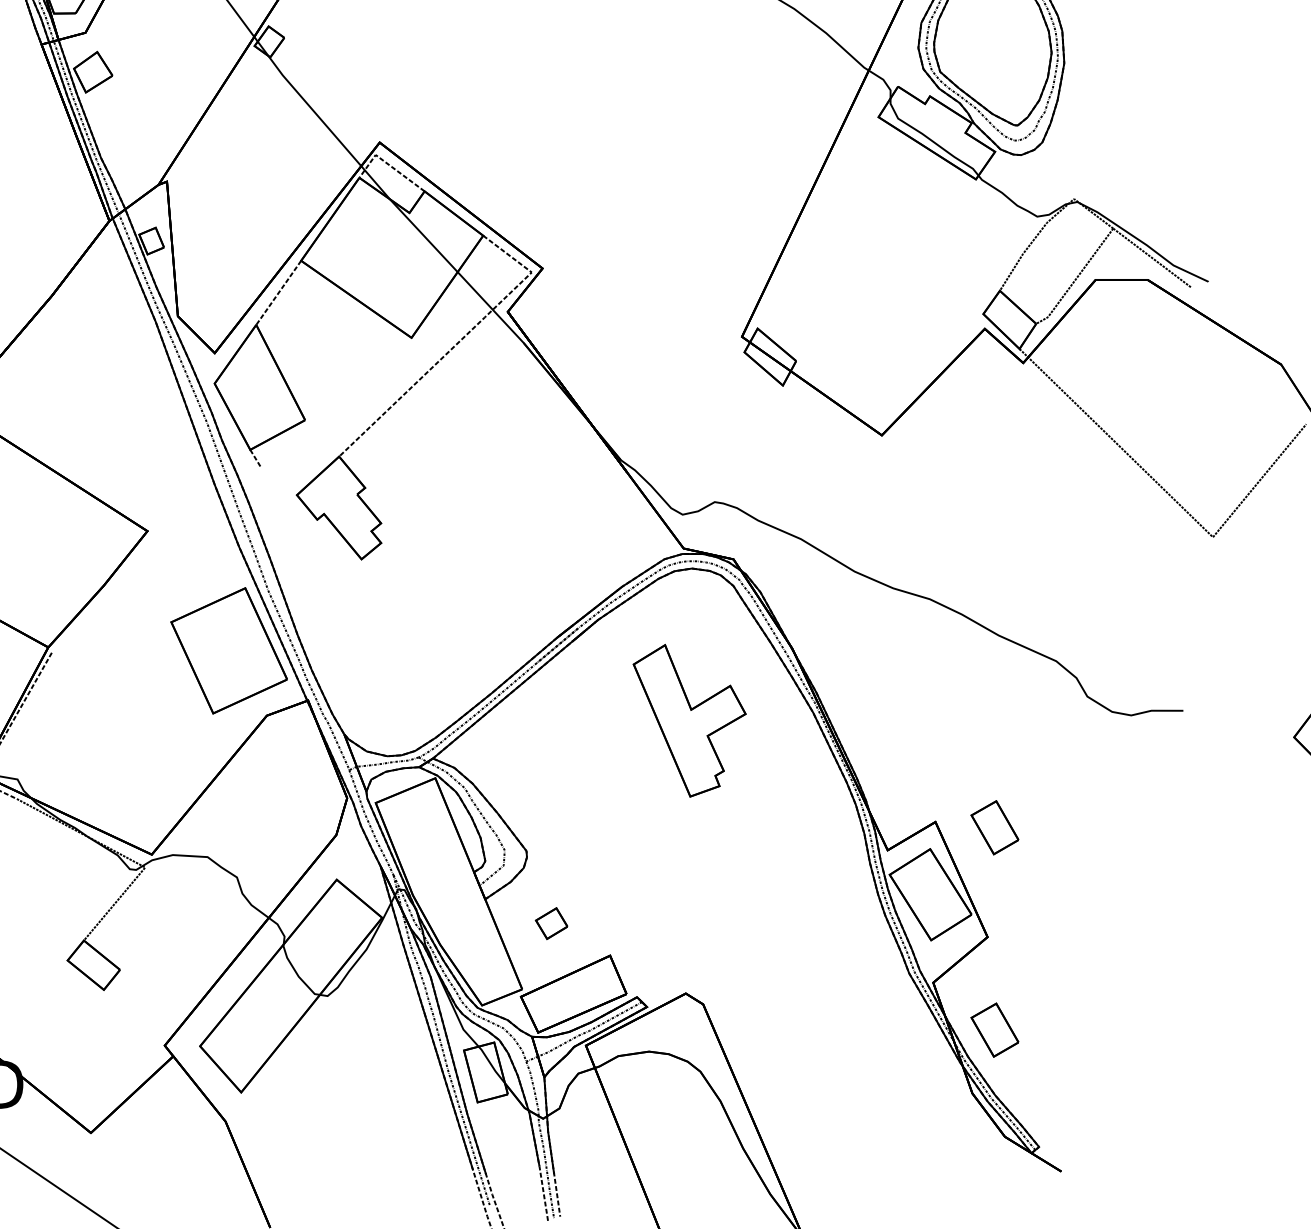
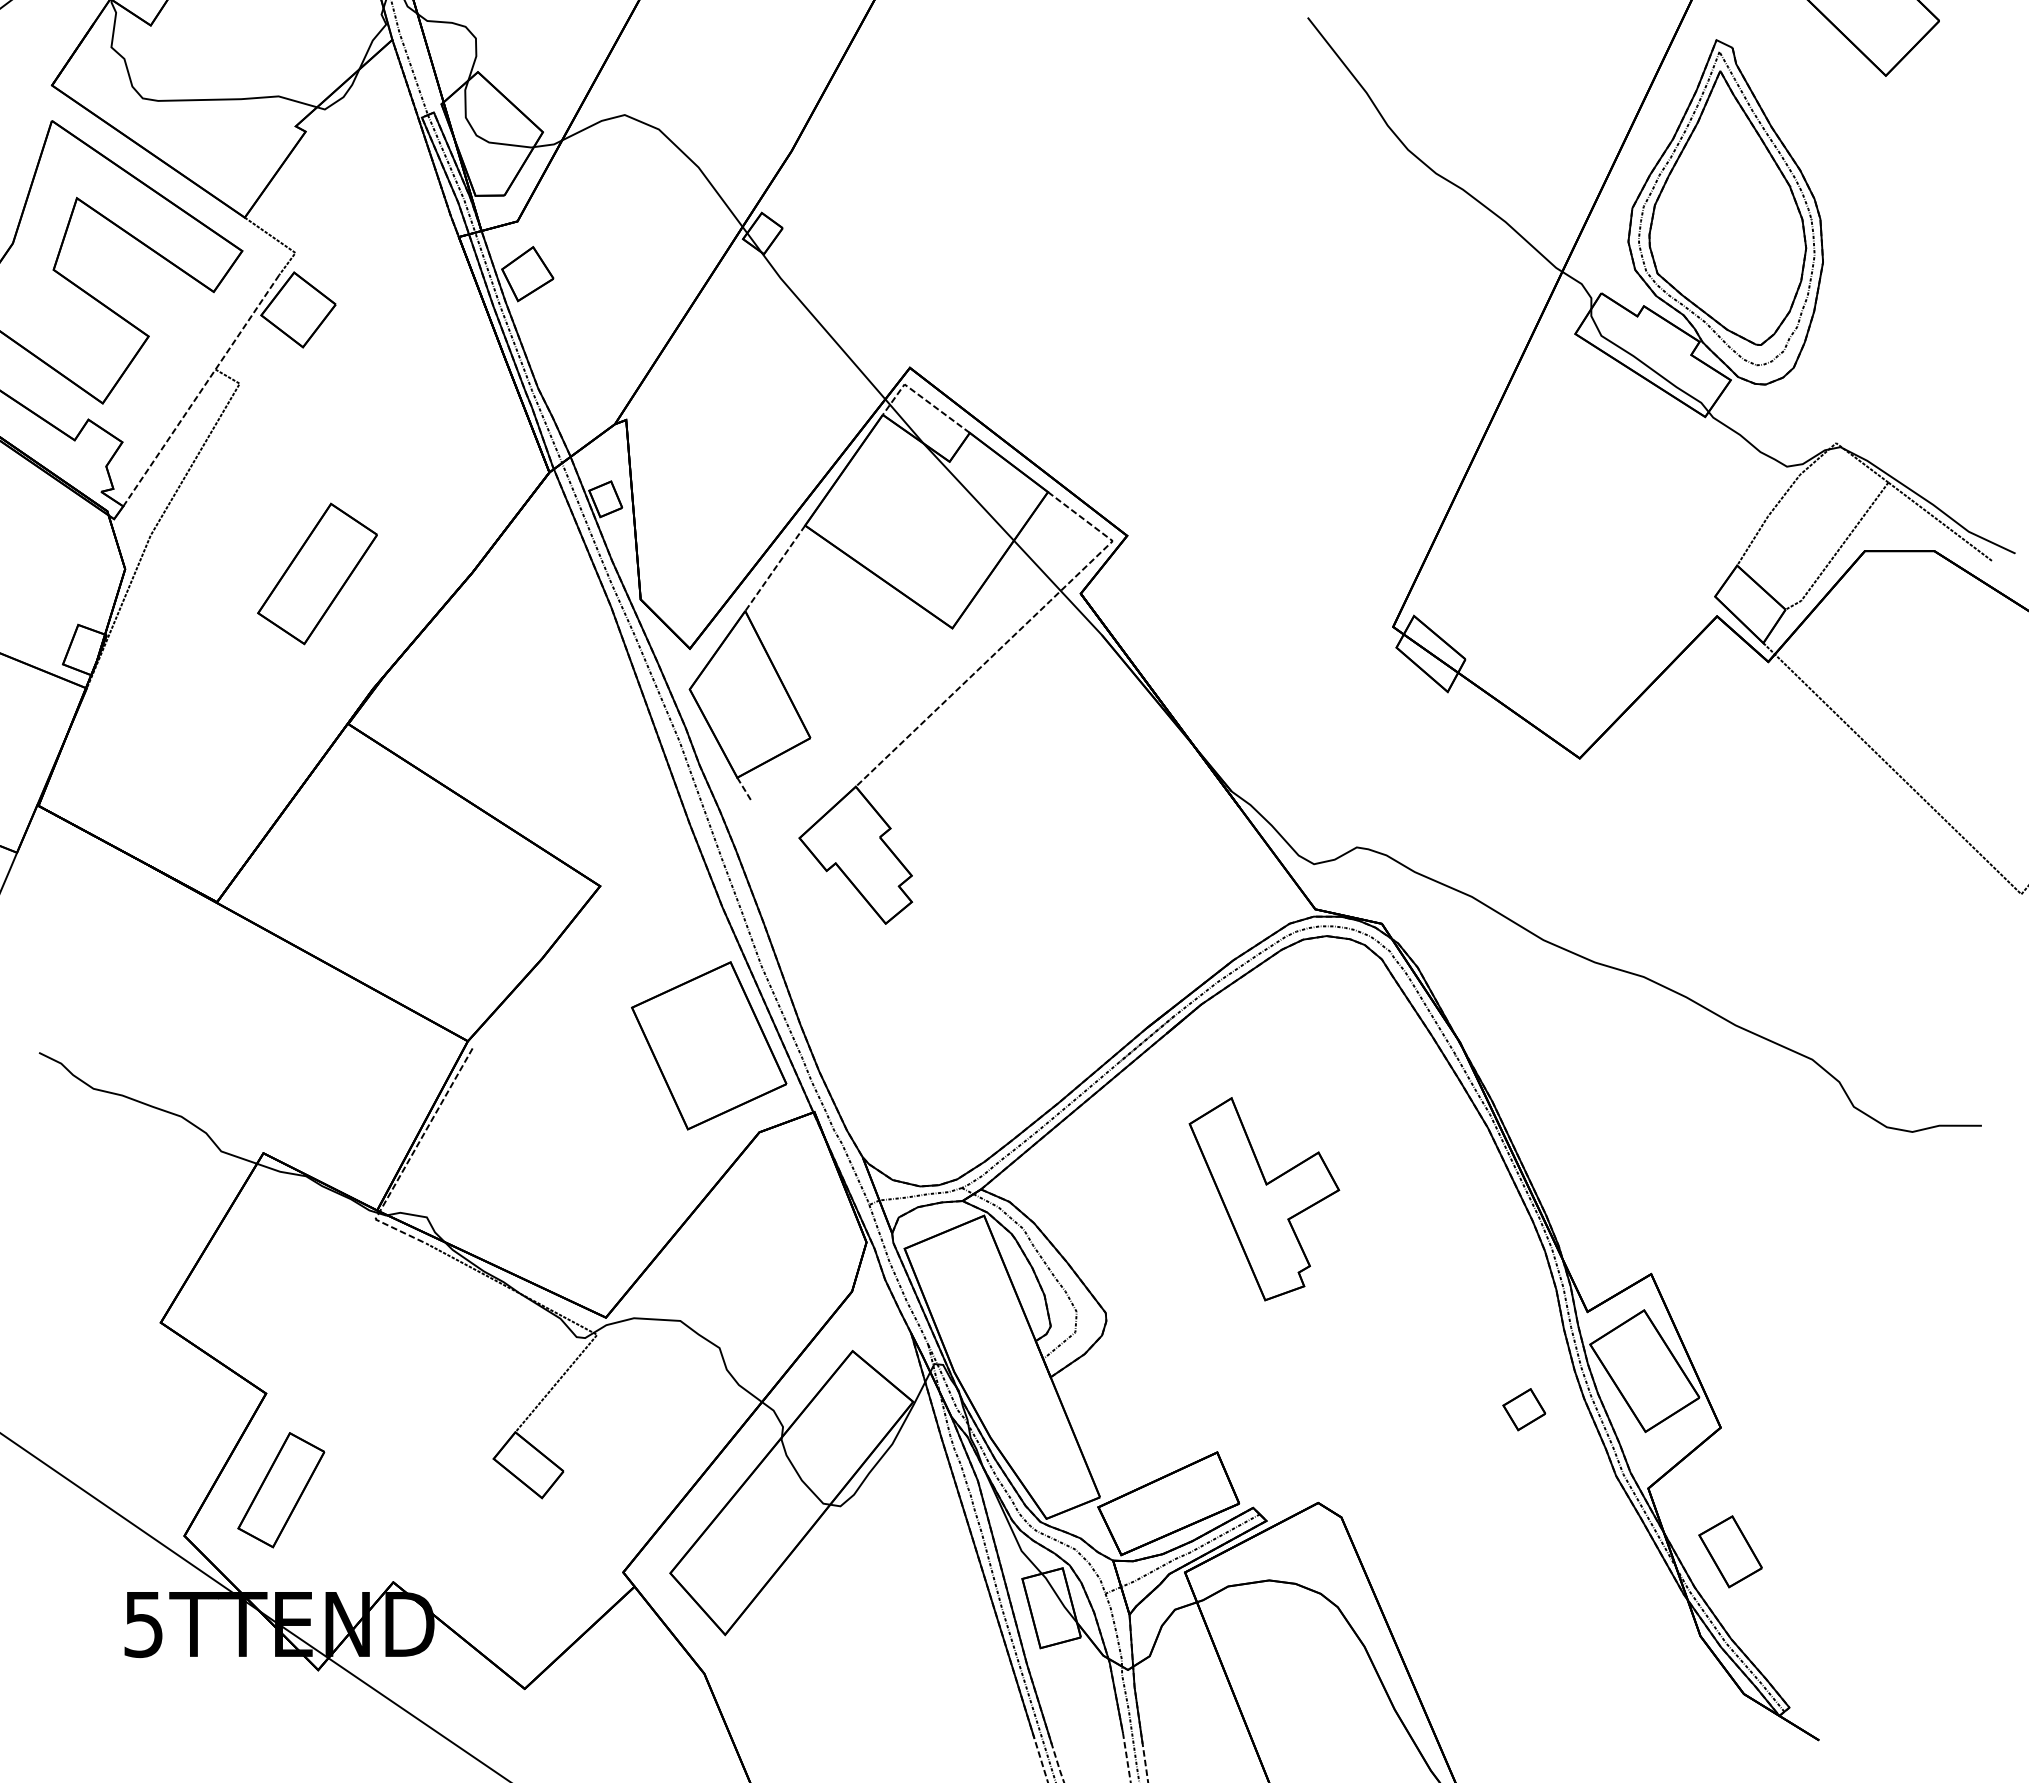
part: (689, 721) -> (1264, 1199), moved
part: (994, 827) -> (1730, 1281), removed
part: (551, 923) -> (1524, 1409), moved

